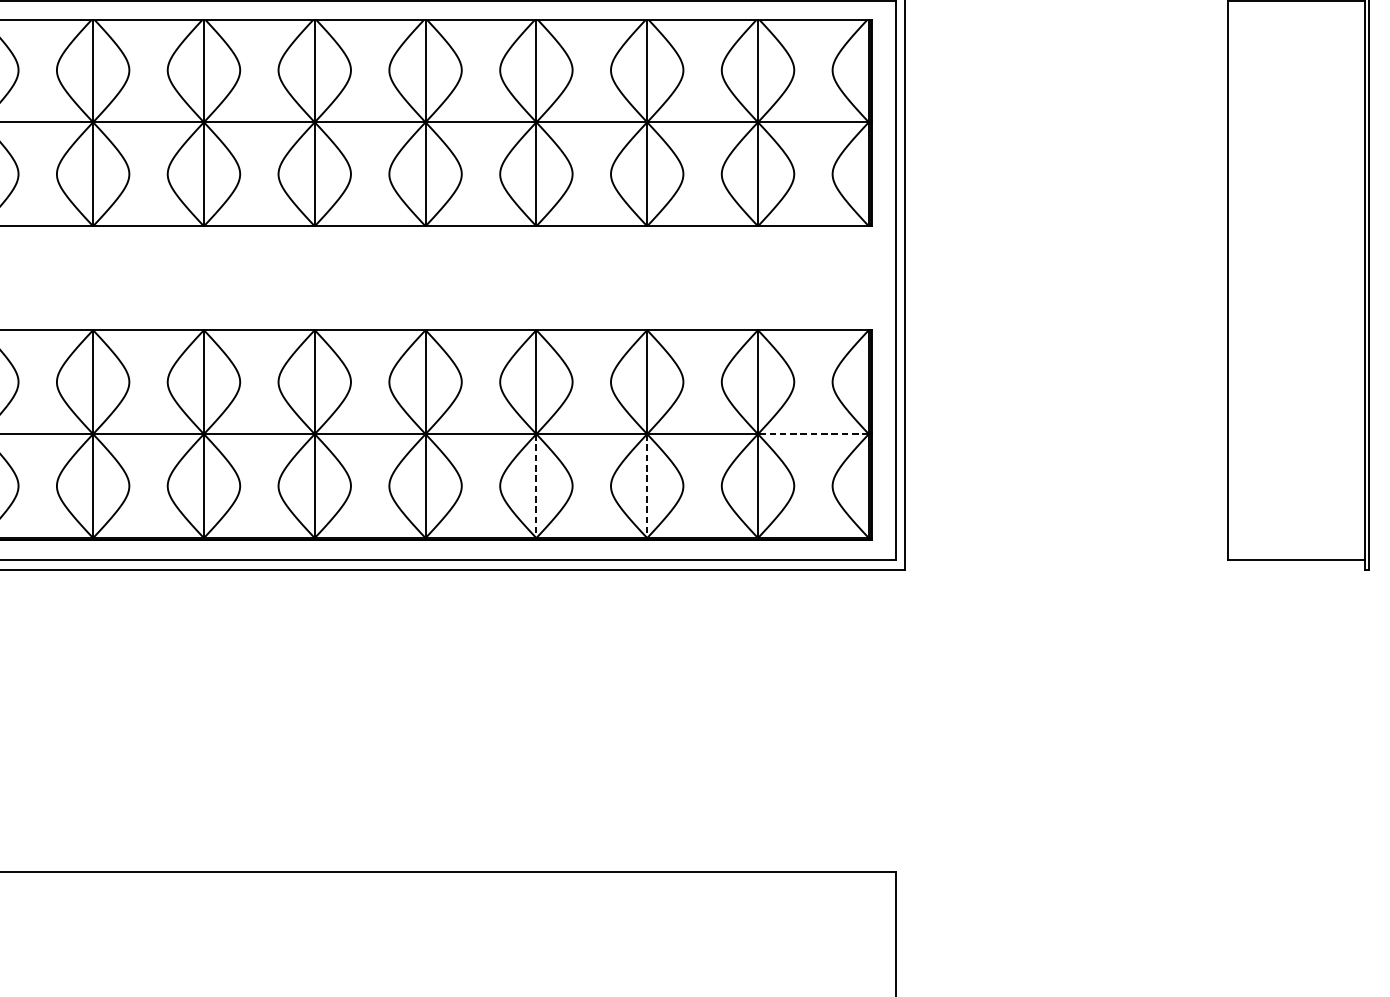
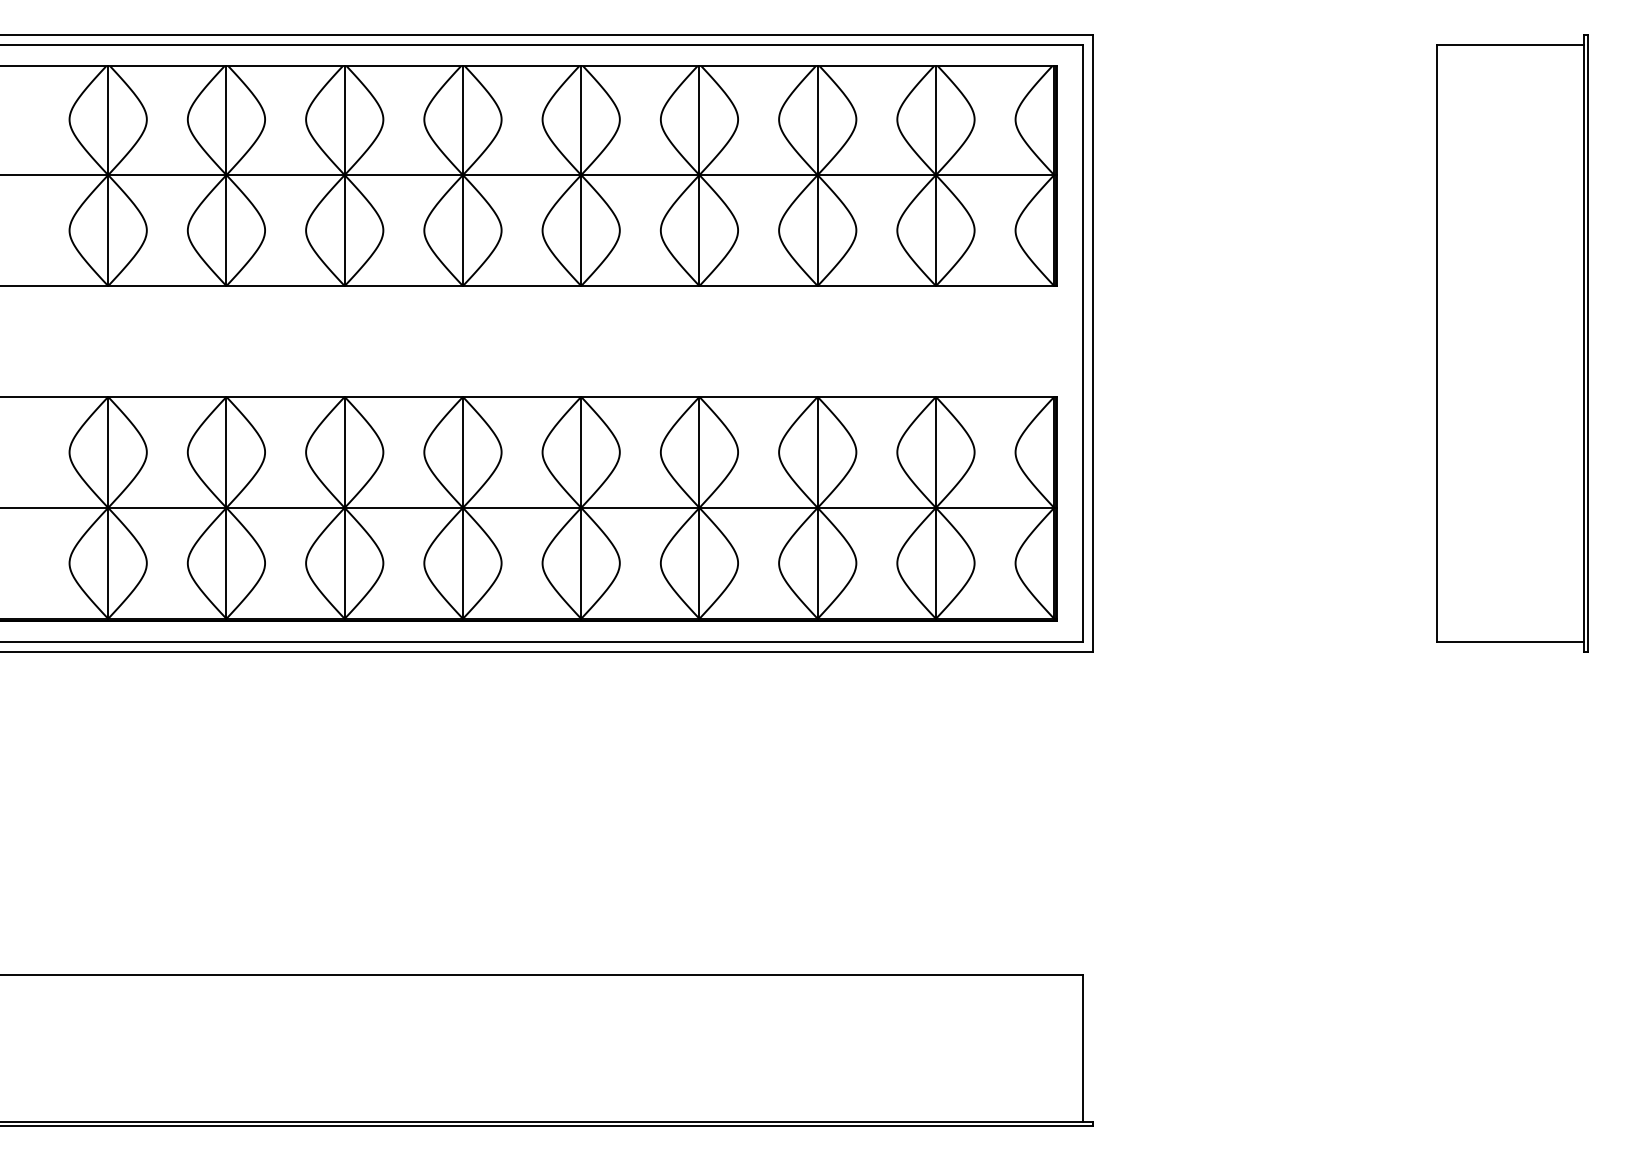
line: (812, 433) -> (994, 507), dashed -> solid
line: (536, 486) -> (699, 563), dashed -> solid
line: (647, 486) -> (817, 563), dashed -> solid

